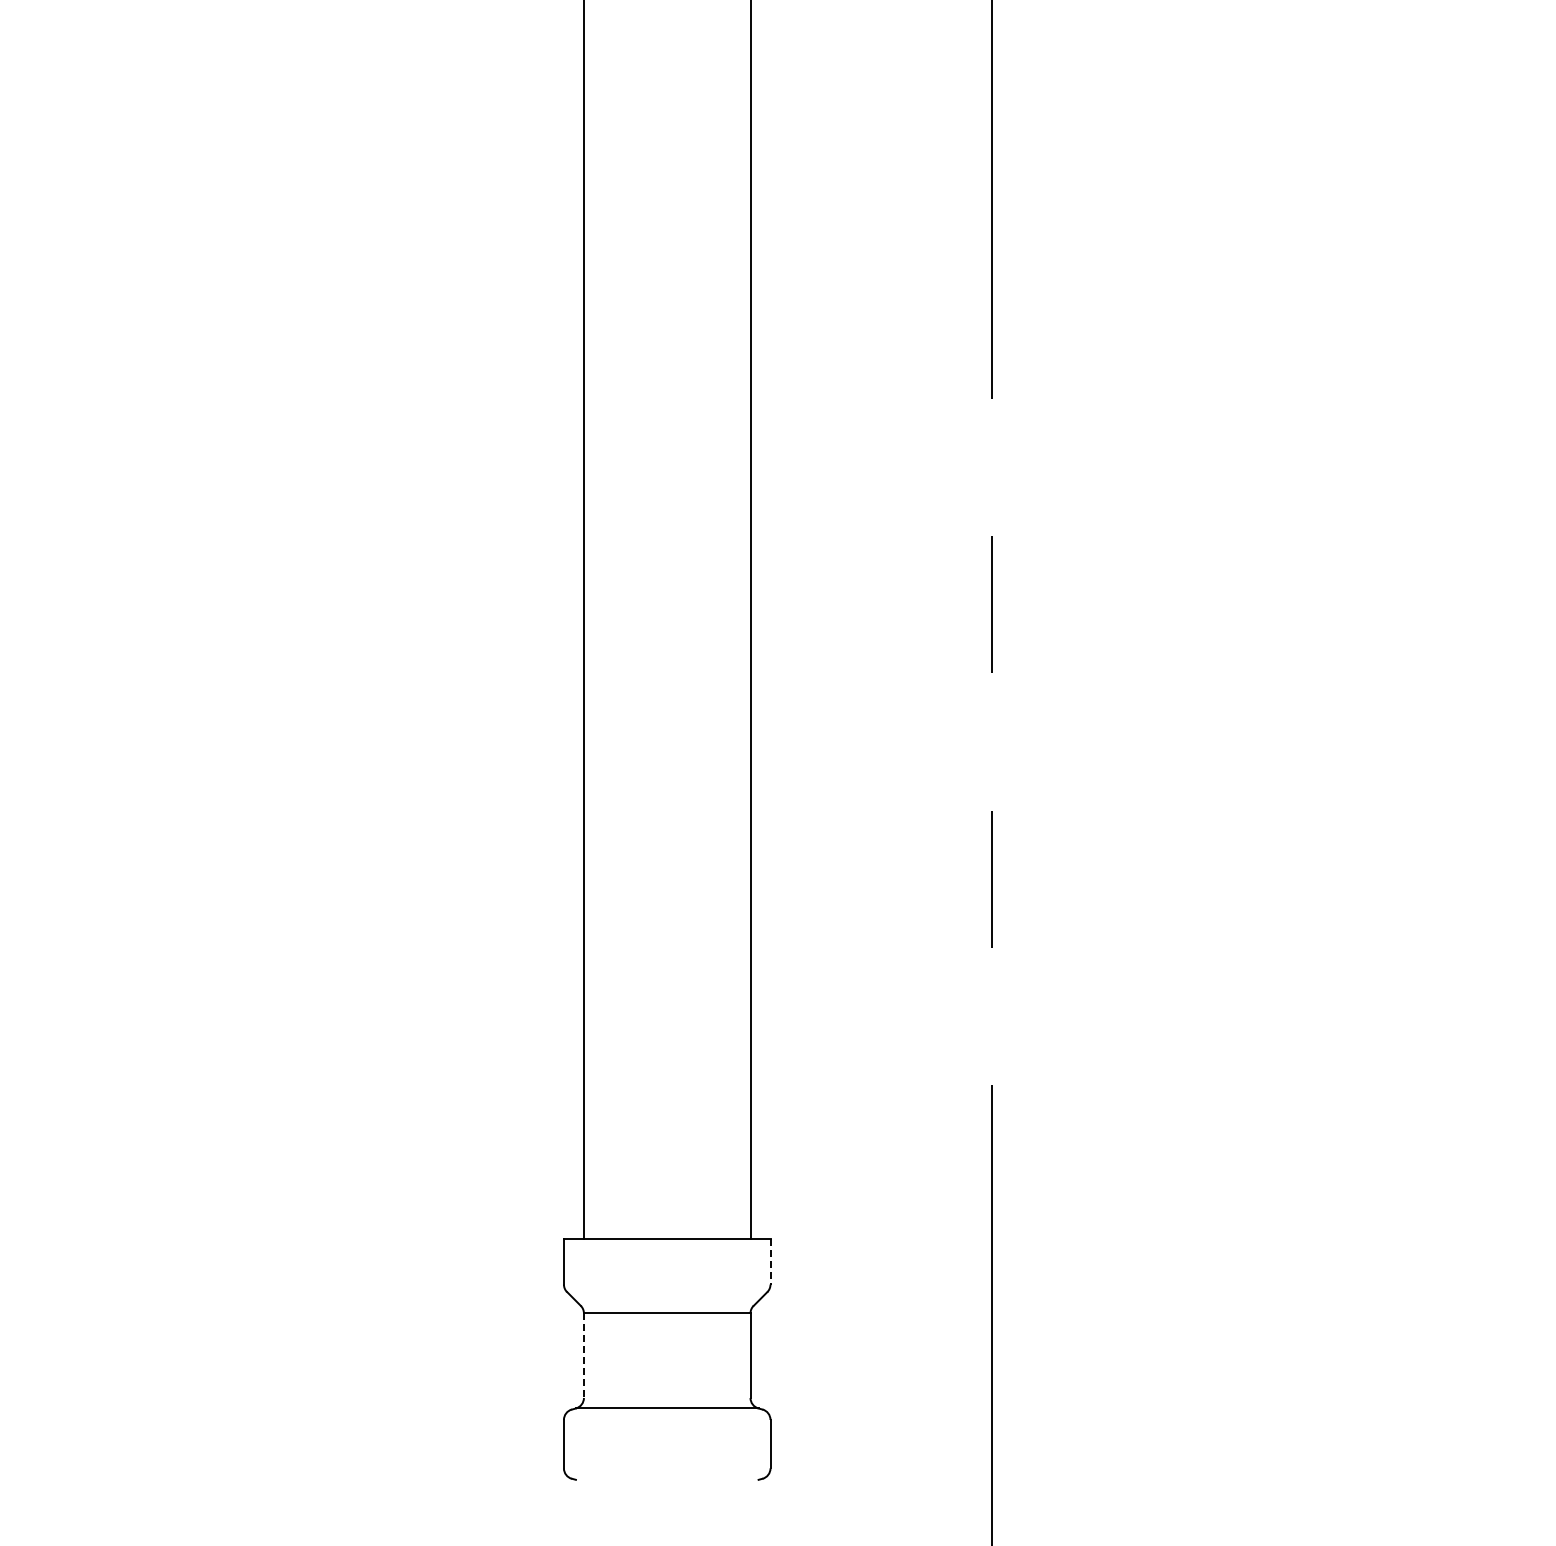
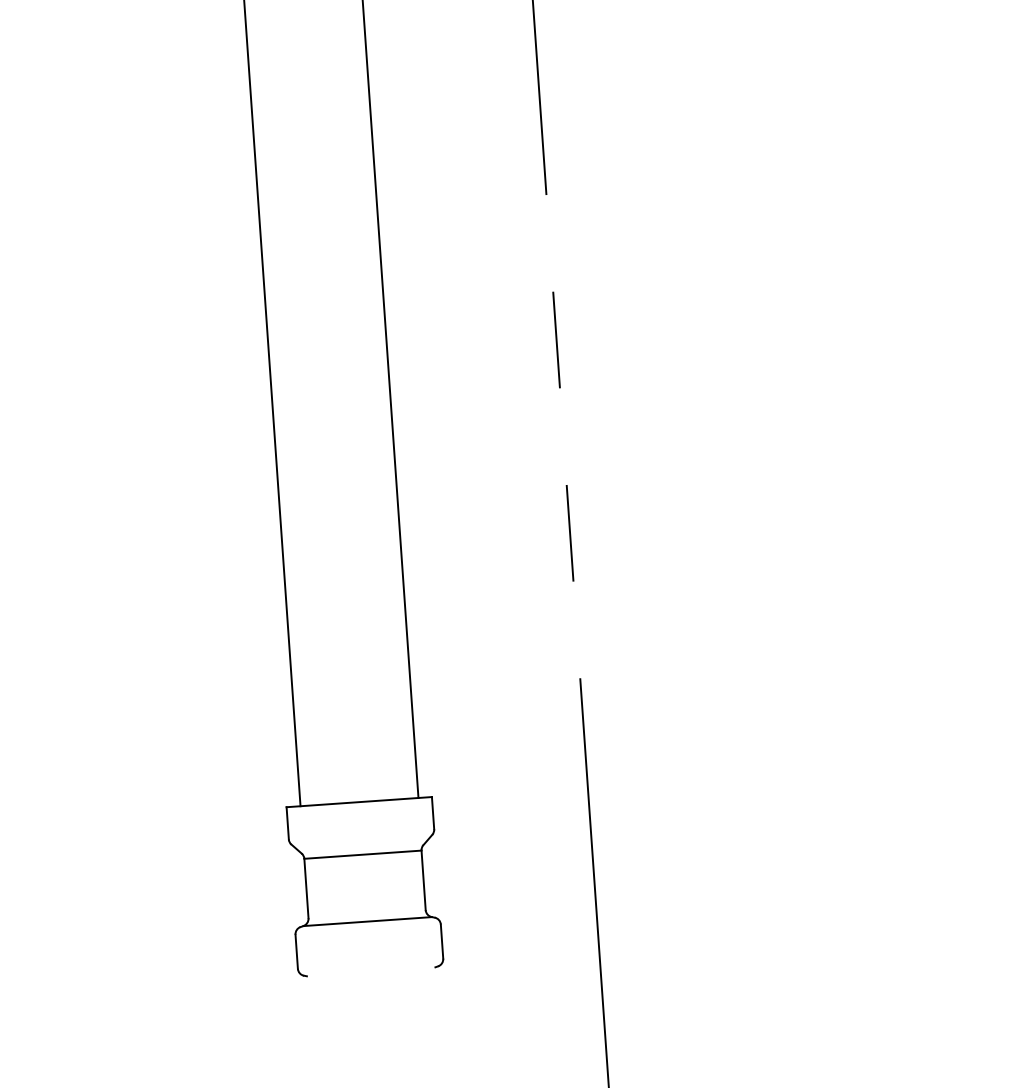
line: (770, 1261) -> (433, 813), dashed -> solid
line: (583, 1356) -> (306, 889), dashed -> solid

